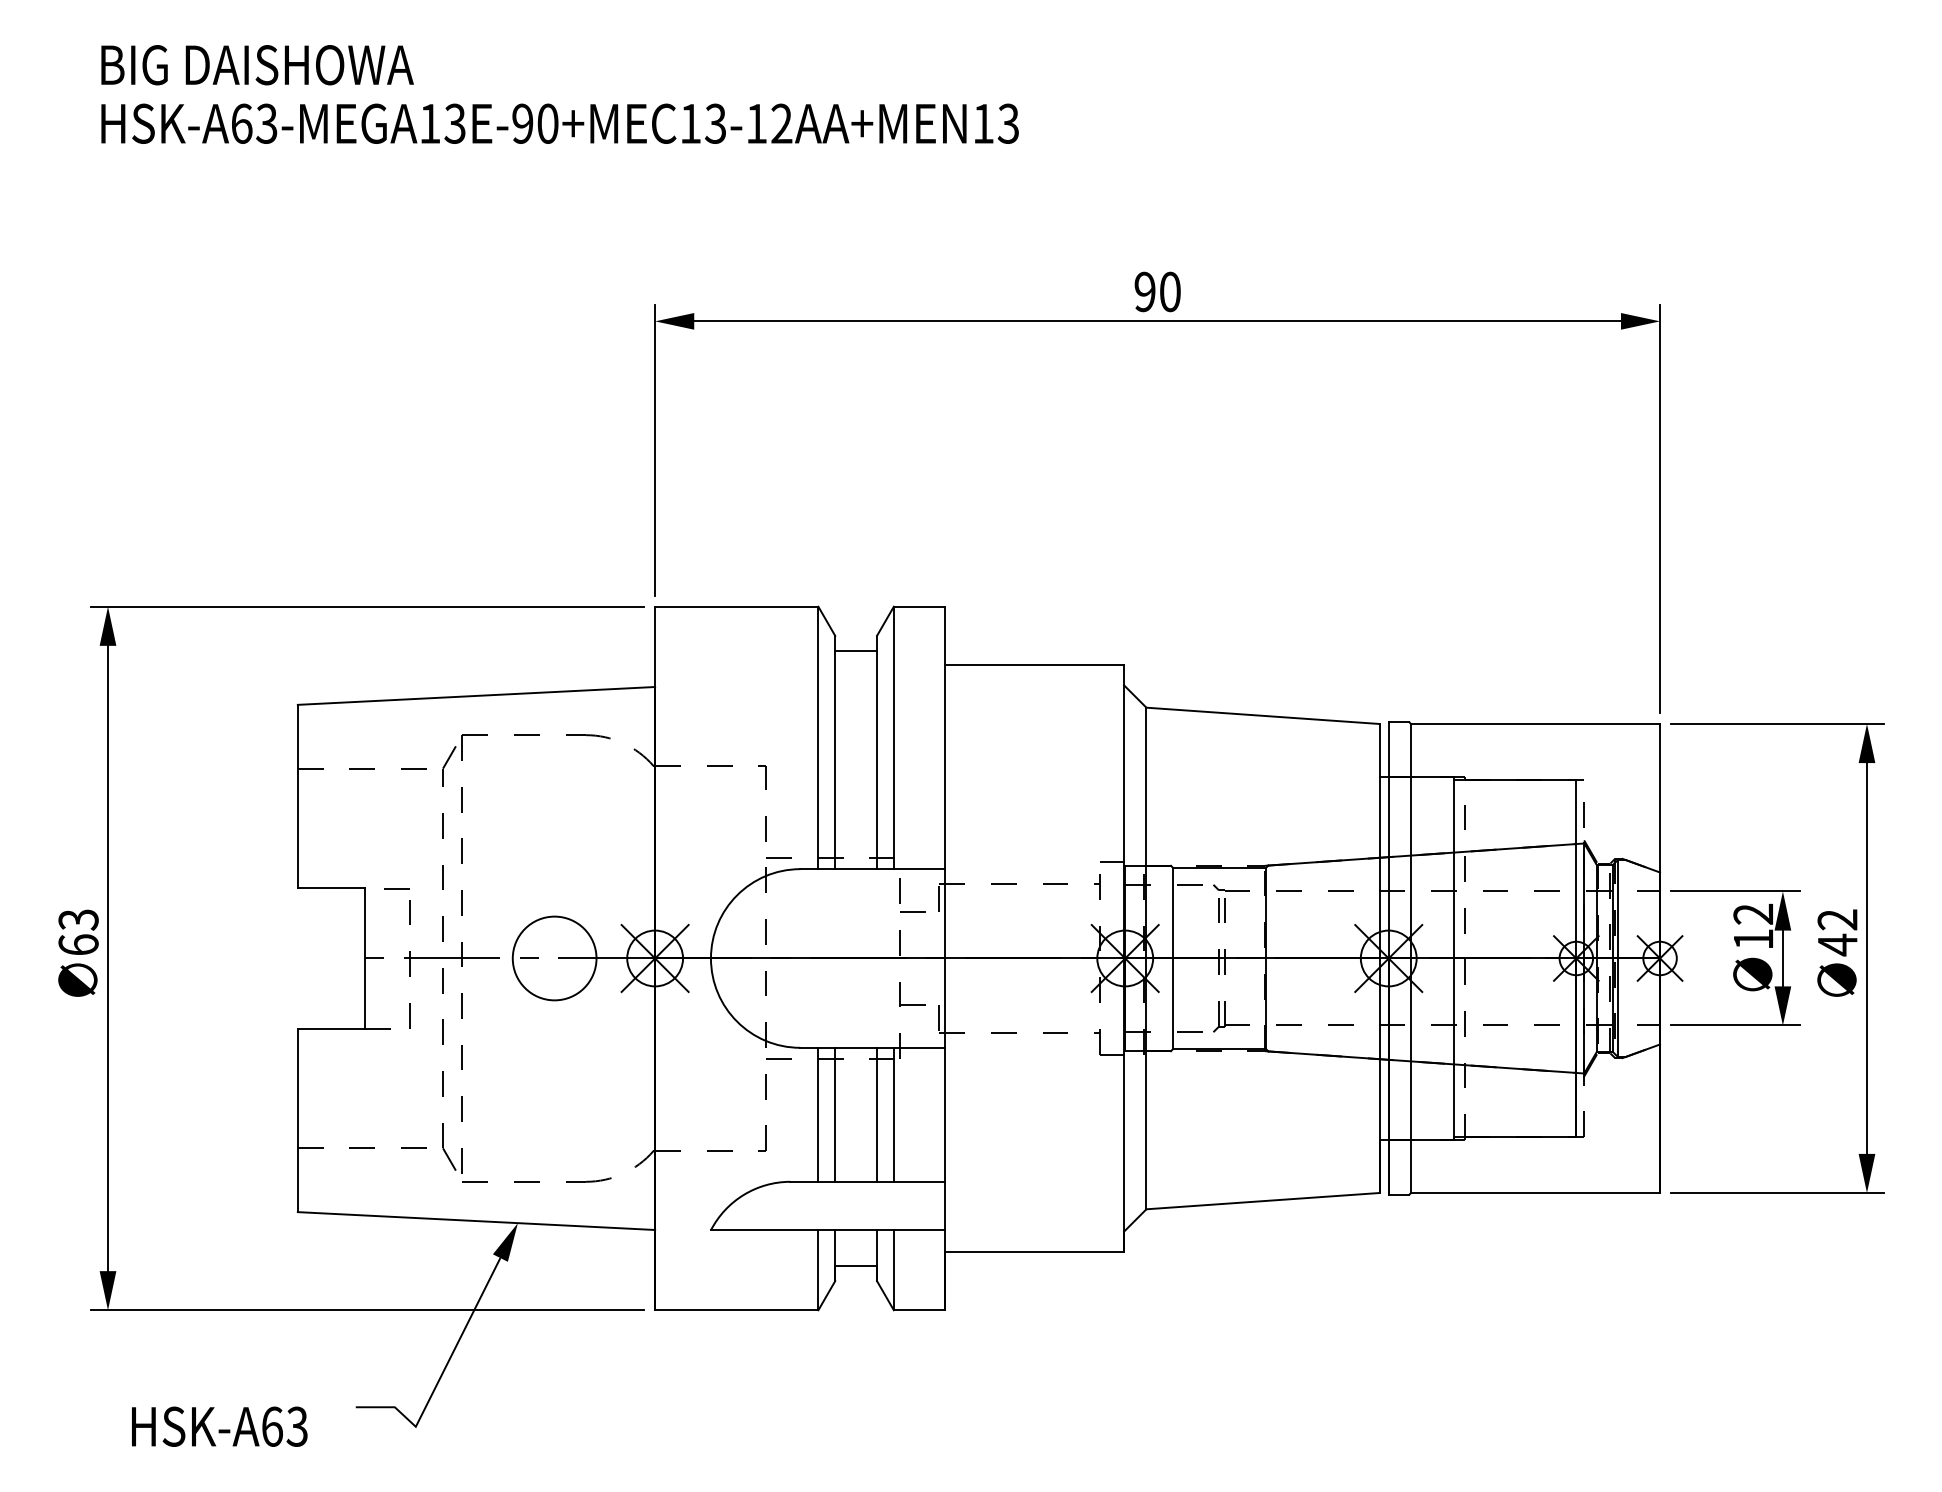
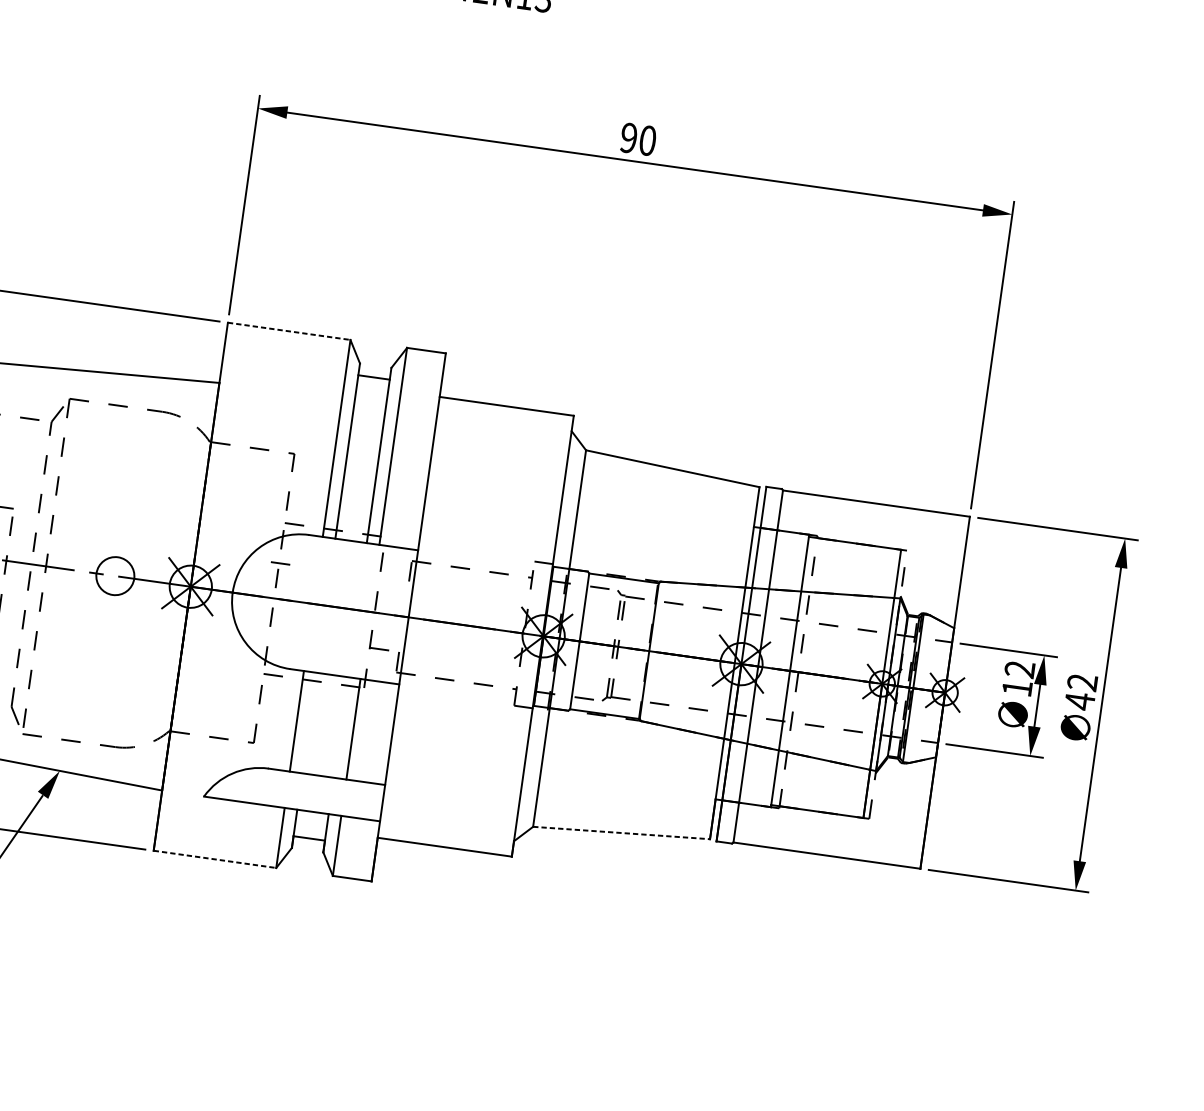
line: (736, 606) -> (289, 331), solid -> dashed
line: (912, 911) -> (280, 563), moved
circle: (554, 958) -> (115, 576), size x0.6
line: (835, 1114) -> (309, 722), removed
line: (877, 1114) -> (341, 727), removed
line: (1263, 1201) -> (621, 833), solid -> dashed
line: (736, 1310) -> (214, 859), solid -> dashed

